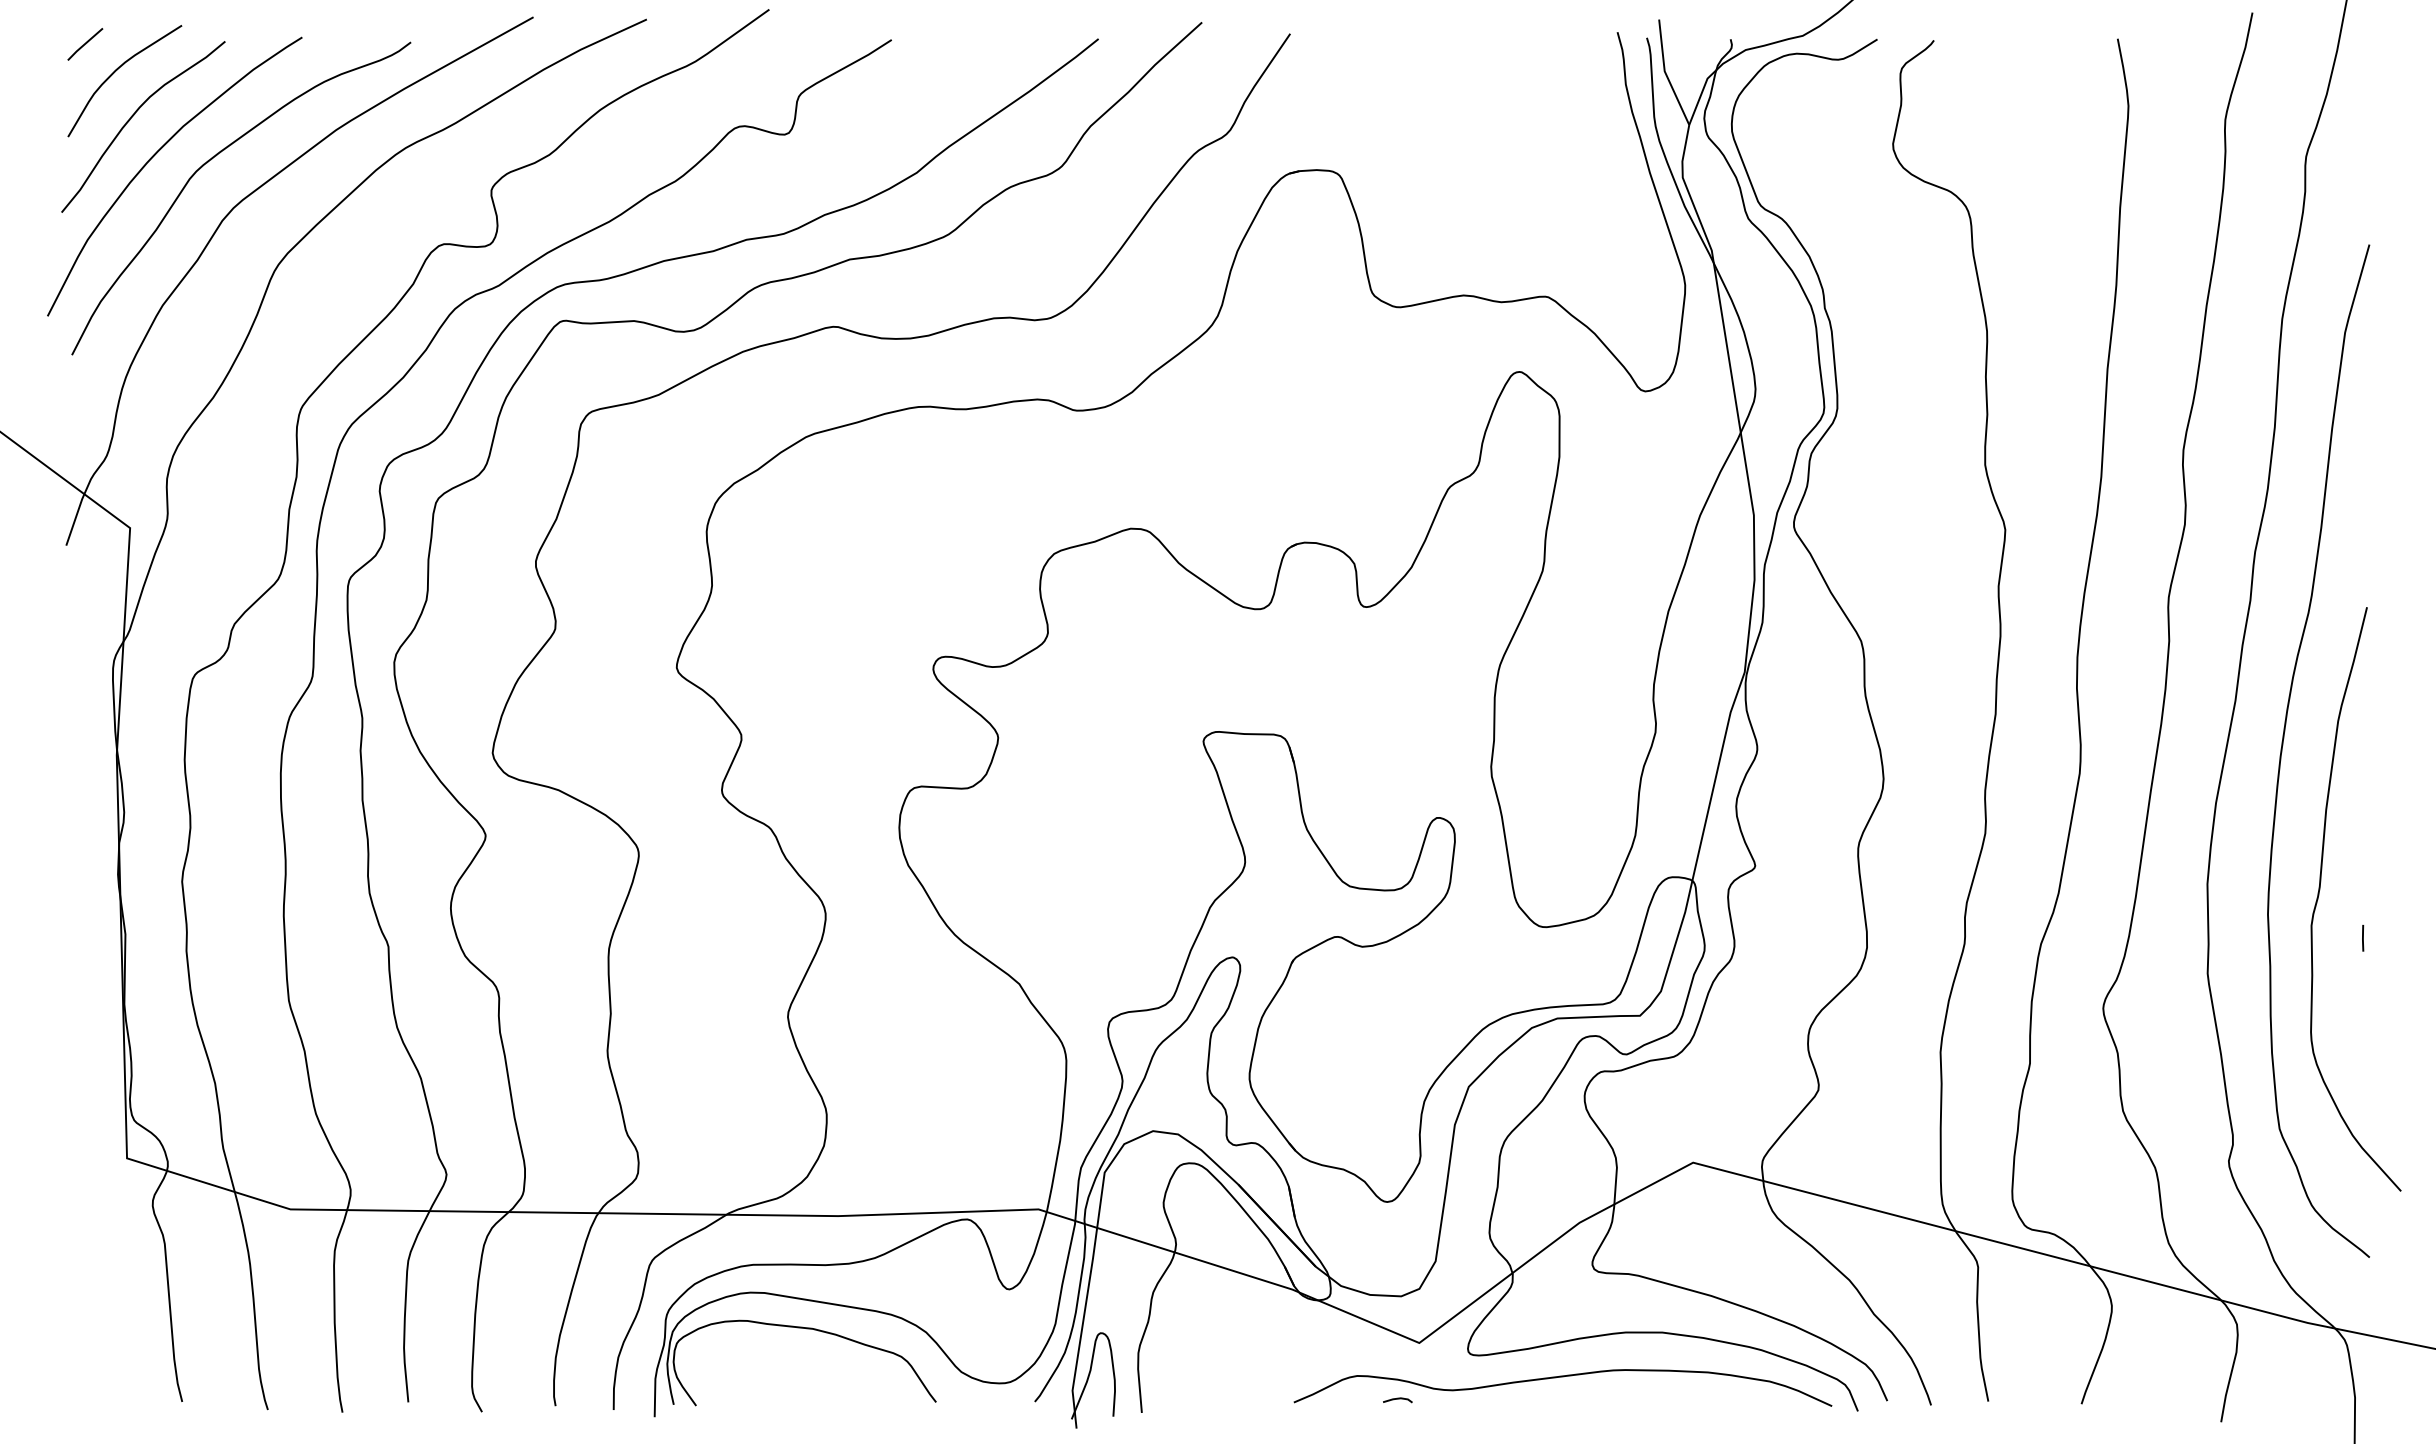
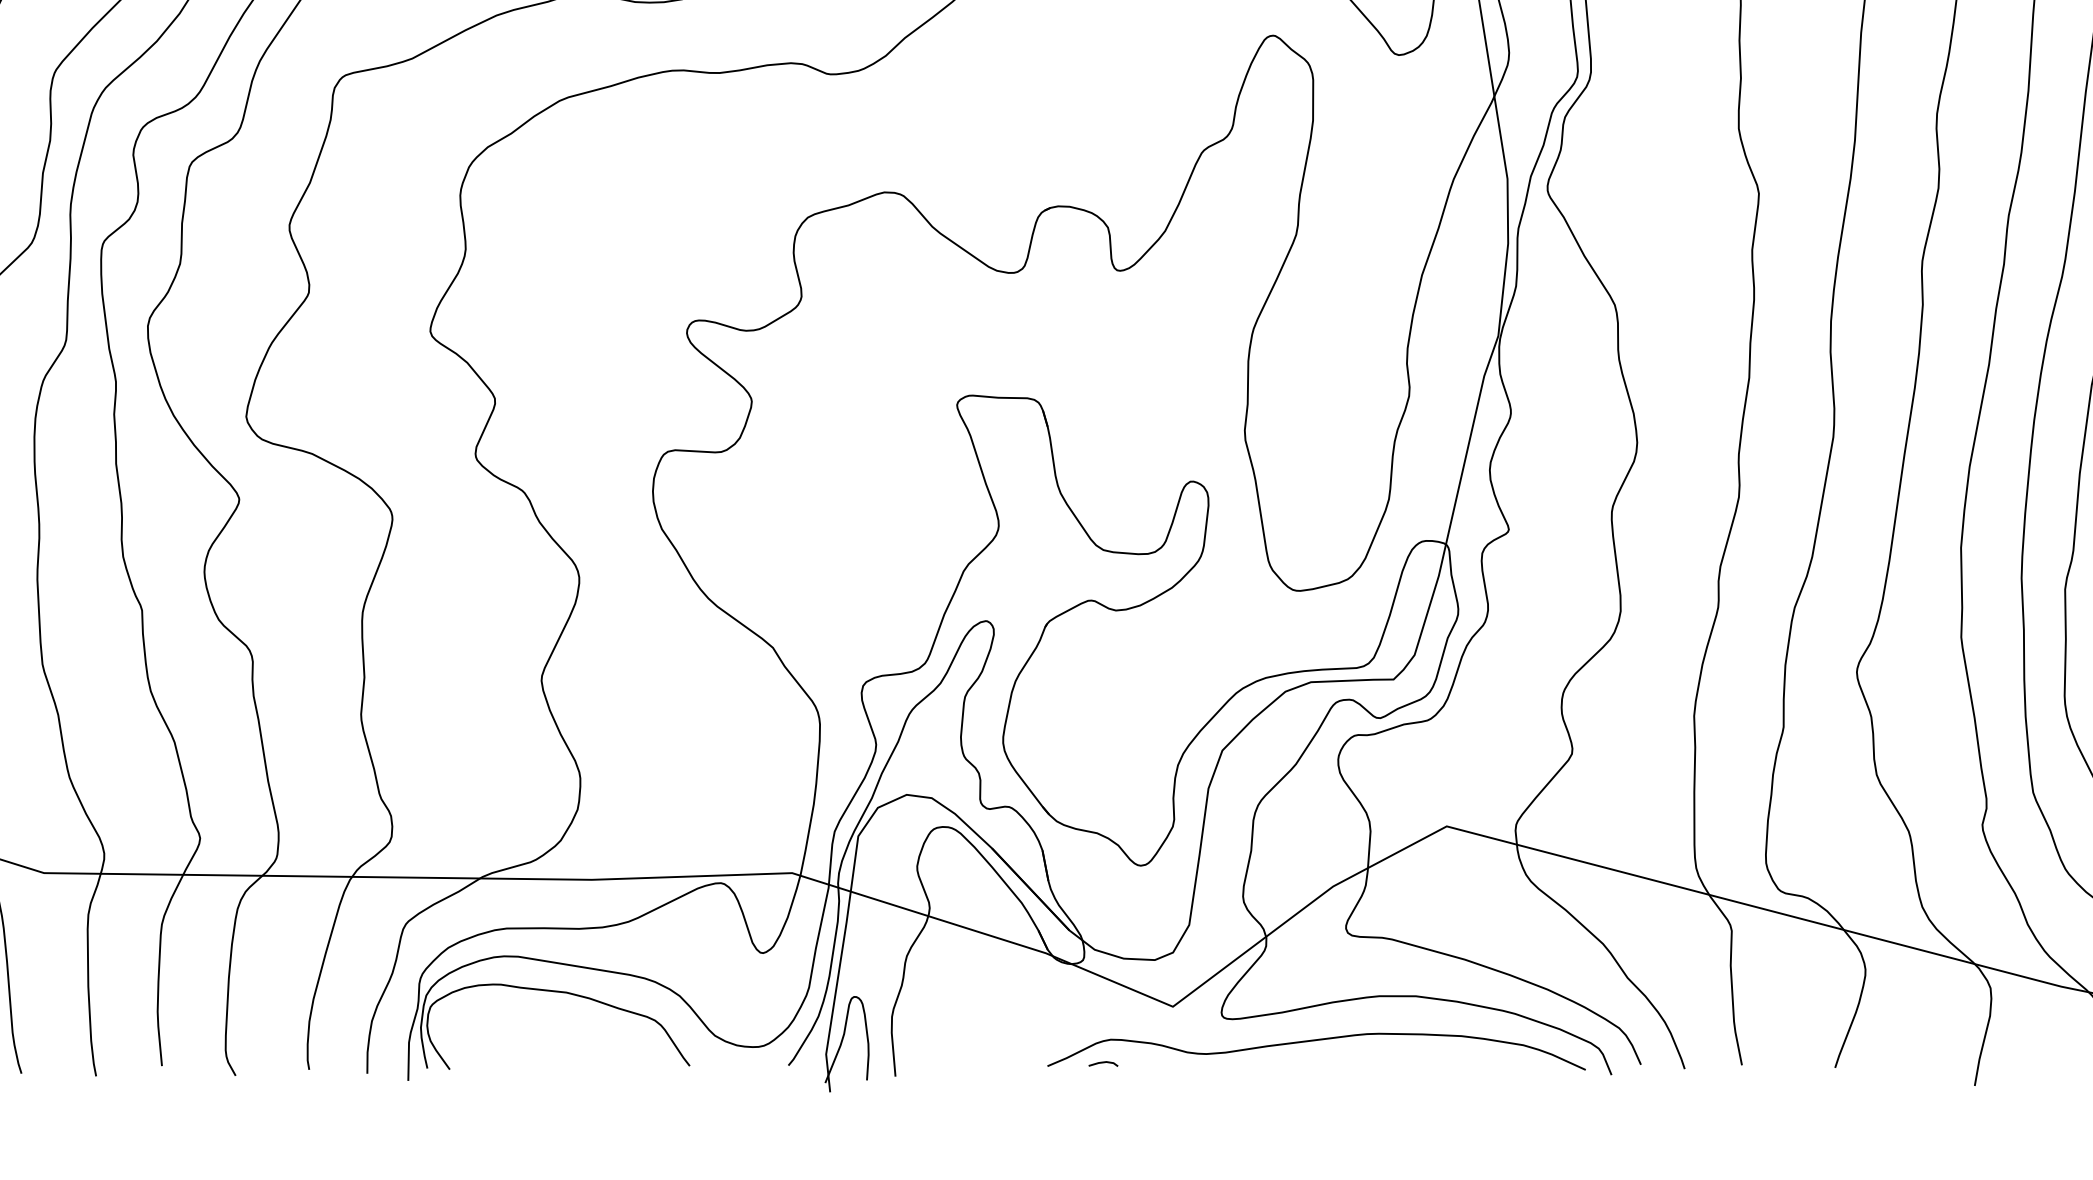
line: (1397, 1399) -> (1103, 1063), moved

